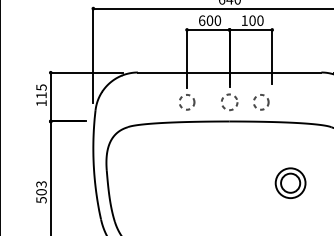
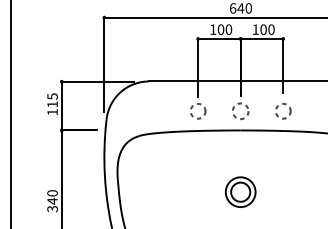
text: (202, 20) -> (213, 29), 600 -> 100
circle: (261, 102) -> (283, 111), moved
part: (290, 182) -> (240, 191), moved
text: (41, 191) -> (52, 200), 503 -> 340

